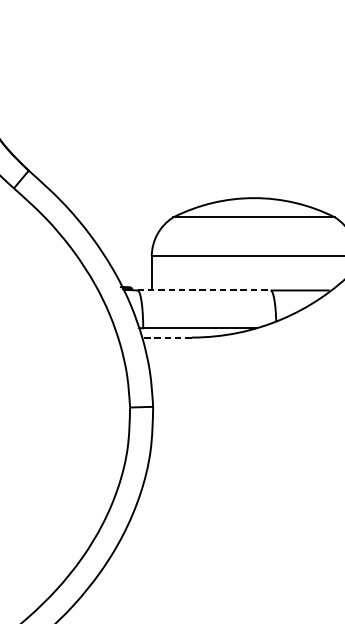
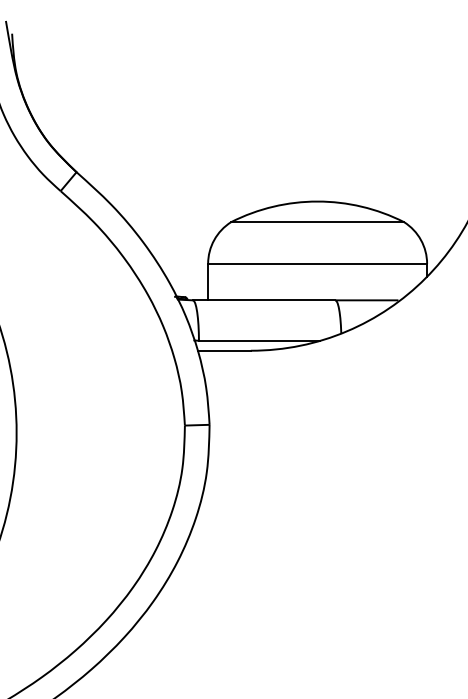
line: (204, 290) -> (264, 300), dashed -> solid
line: (166, 337) -> (223, 350), dashed -> solid

